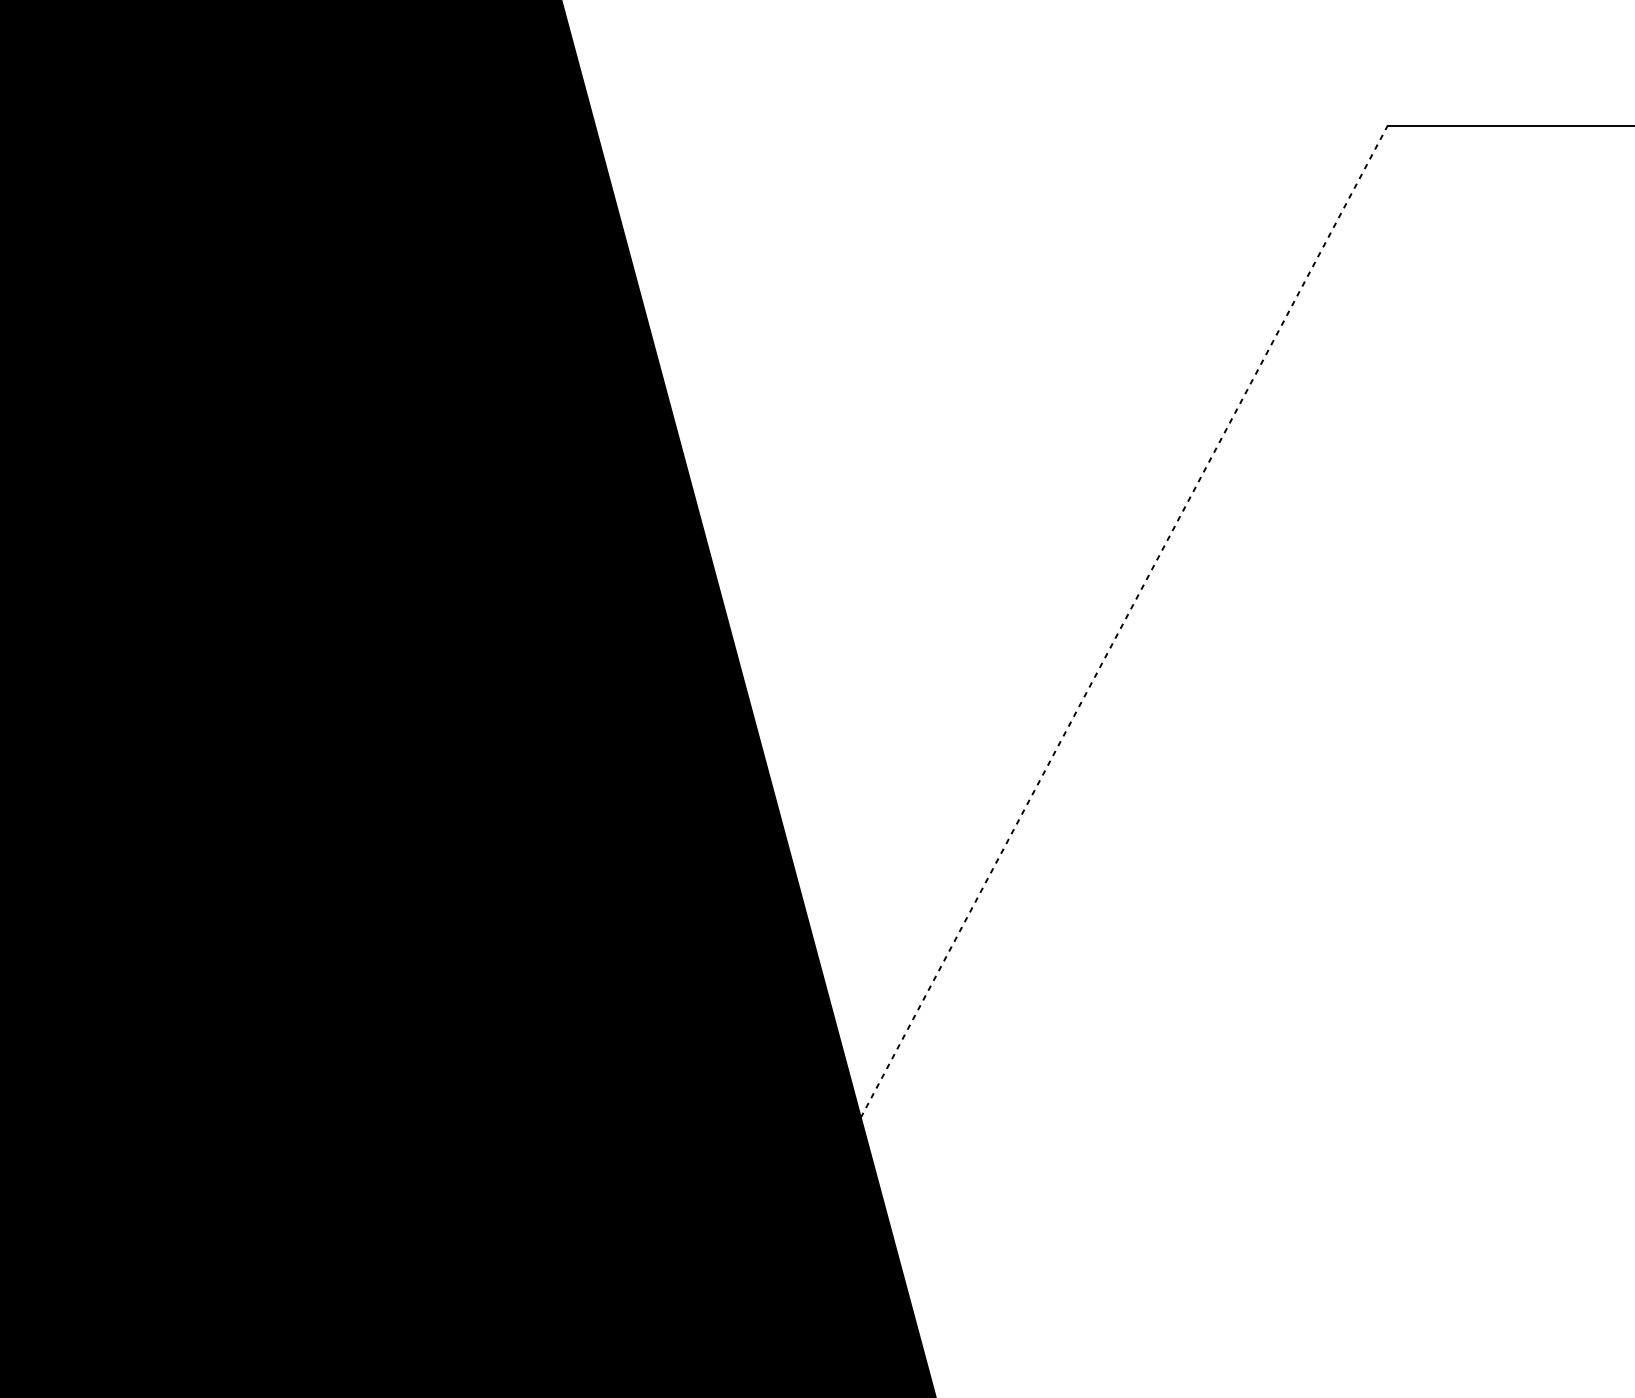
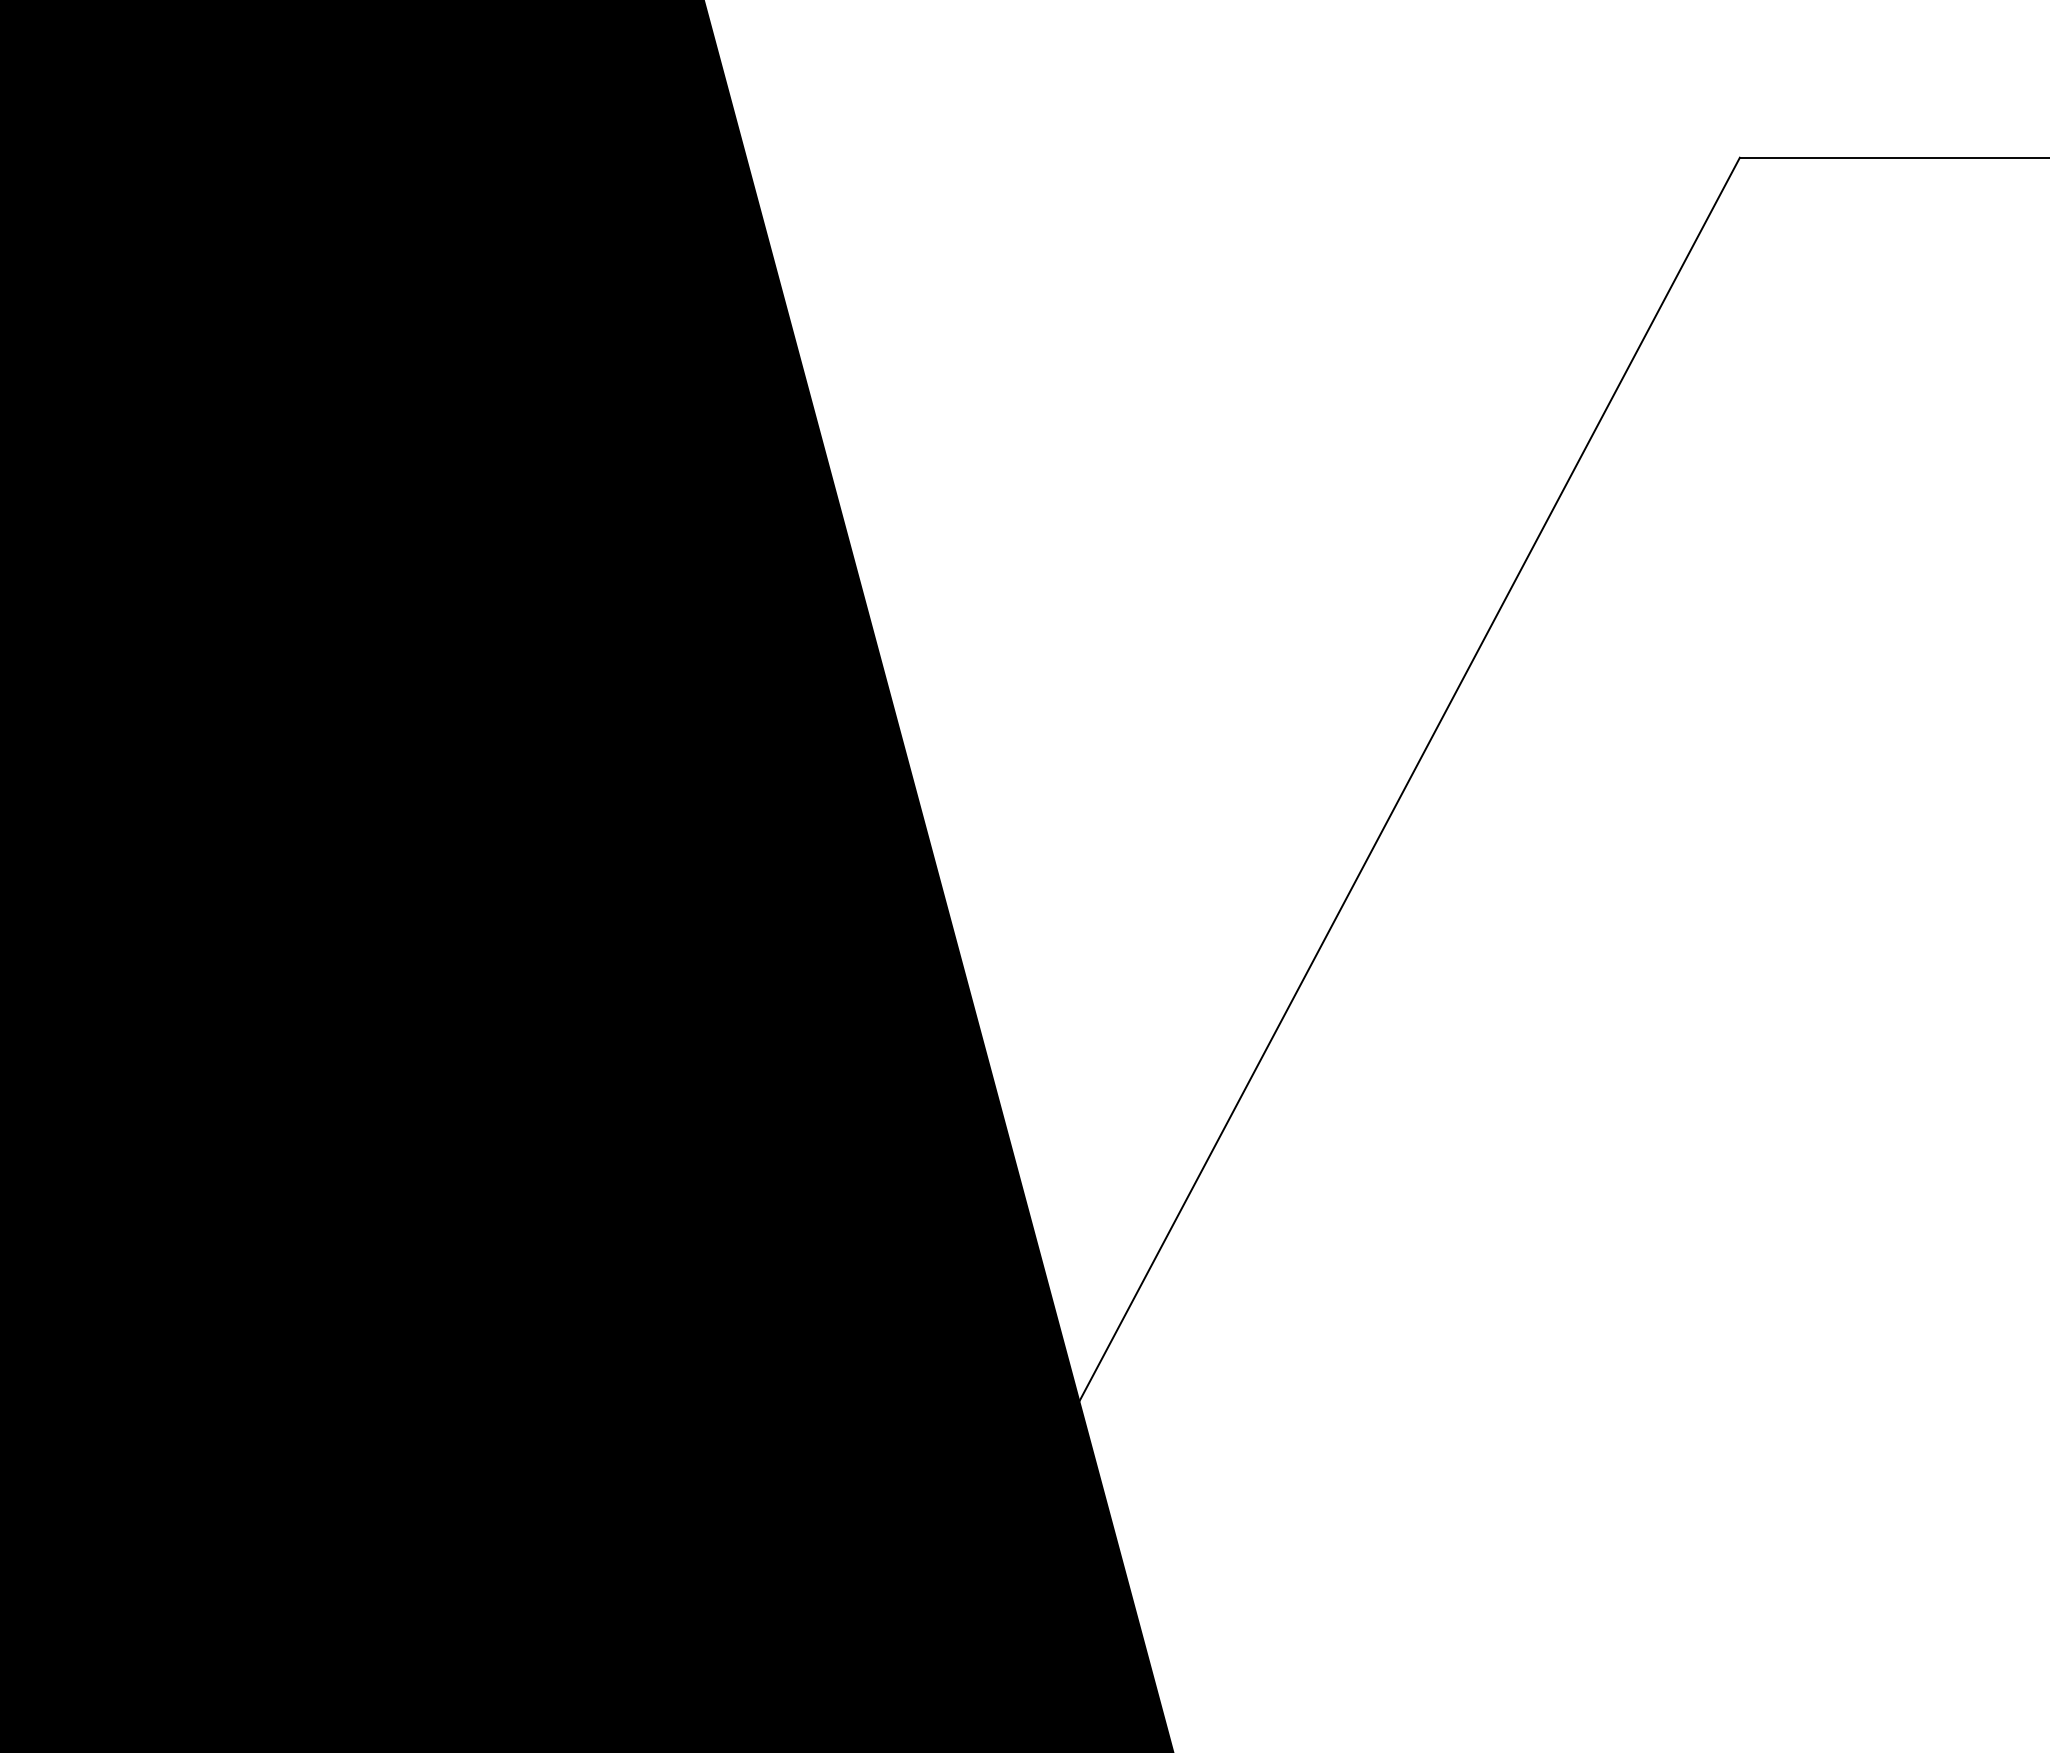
line: (1124, 621) -> (1409, 779), dashed -> solid

